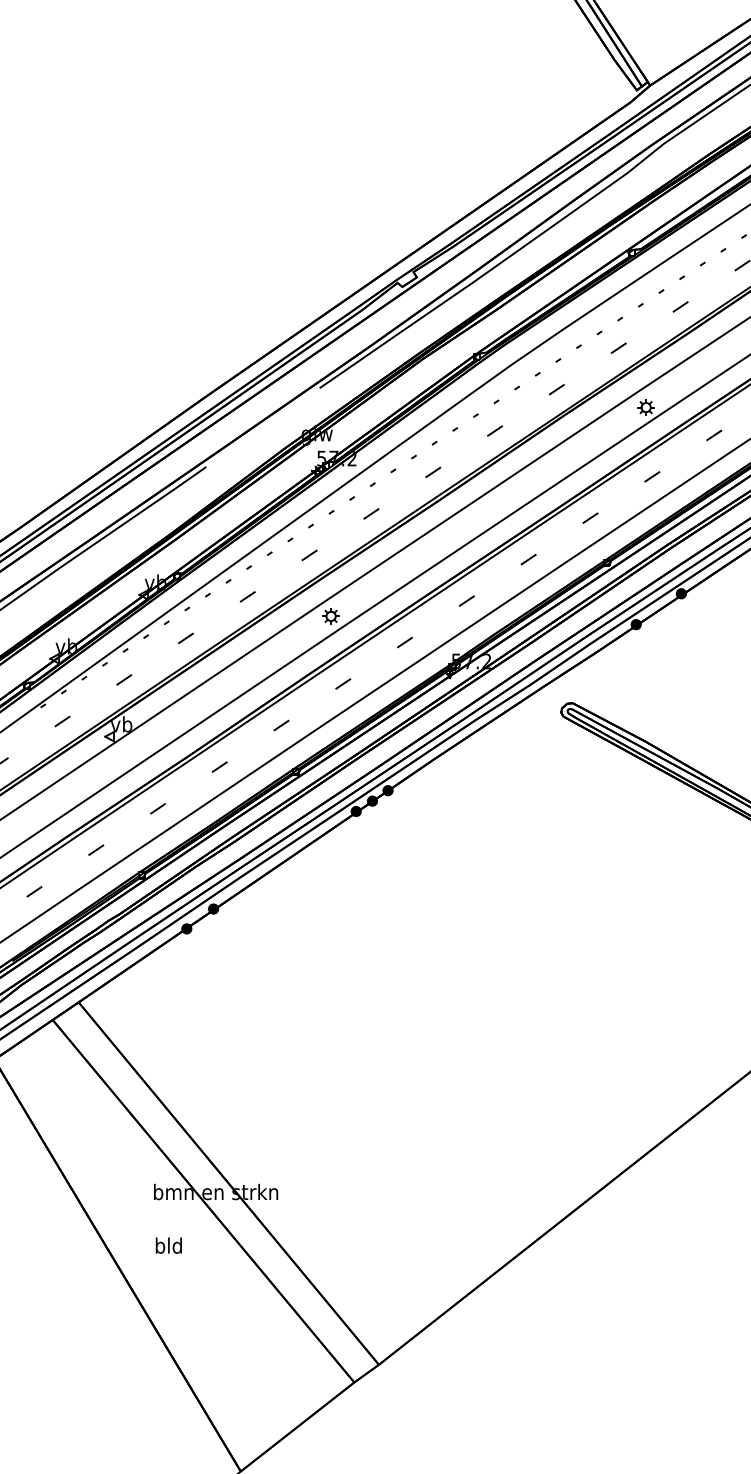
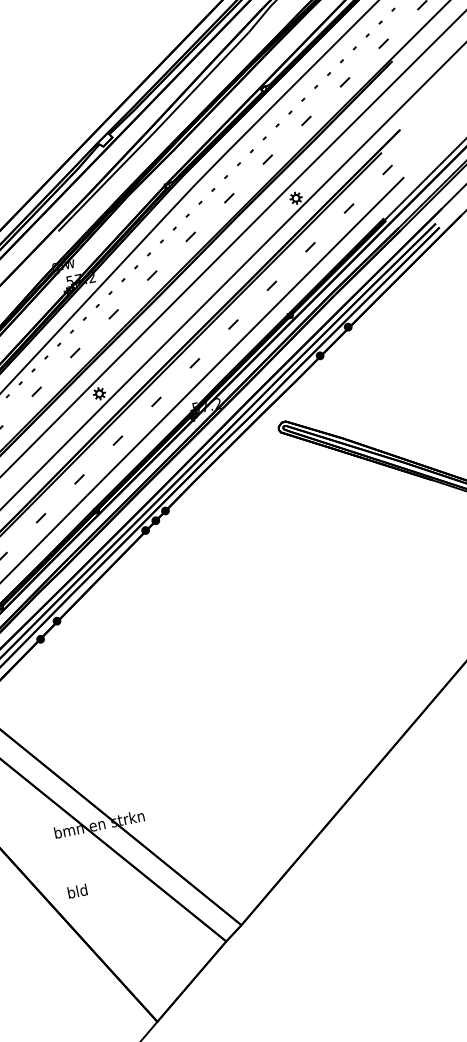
text: (168, 1245) -> (77, 891), moved

